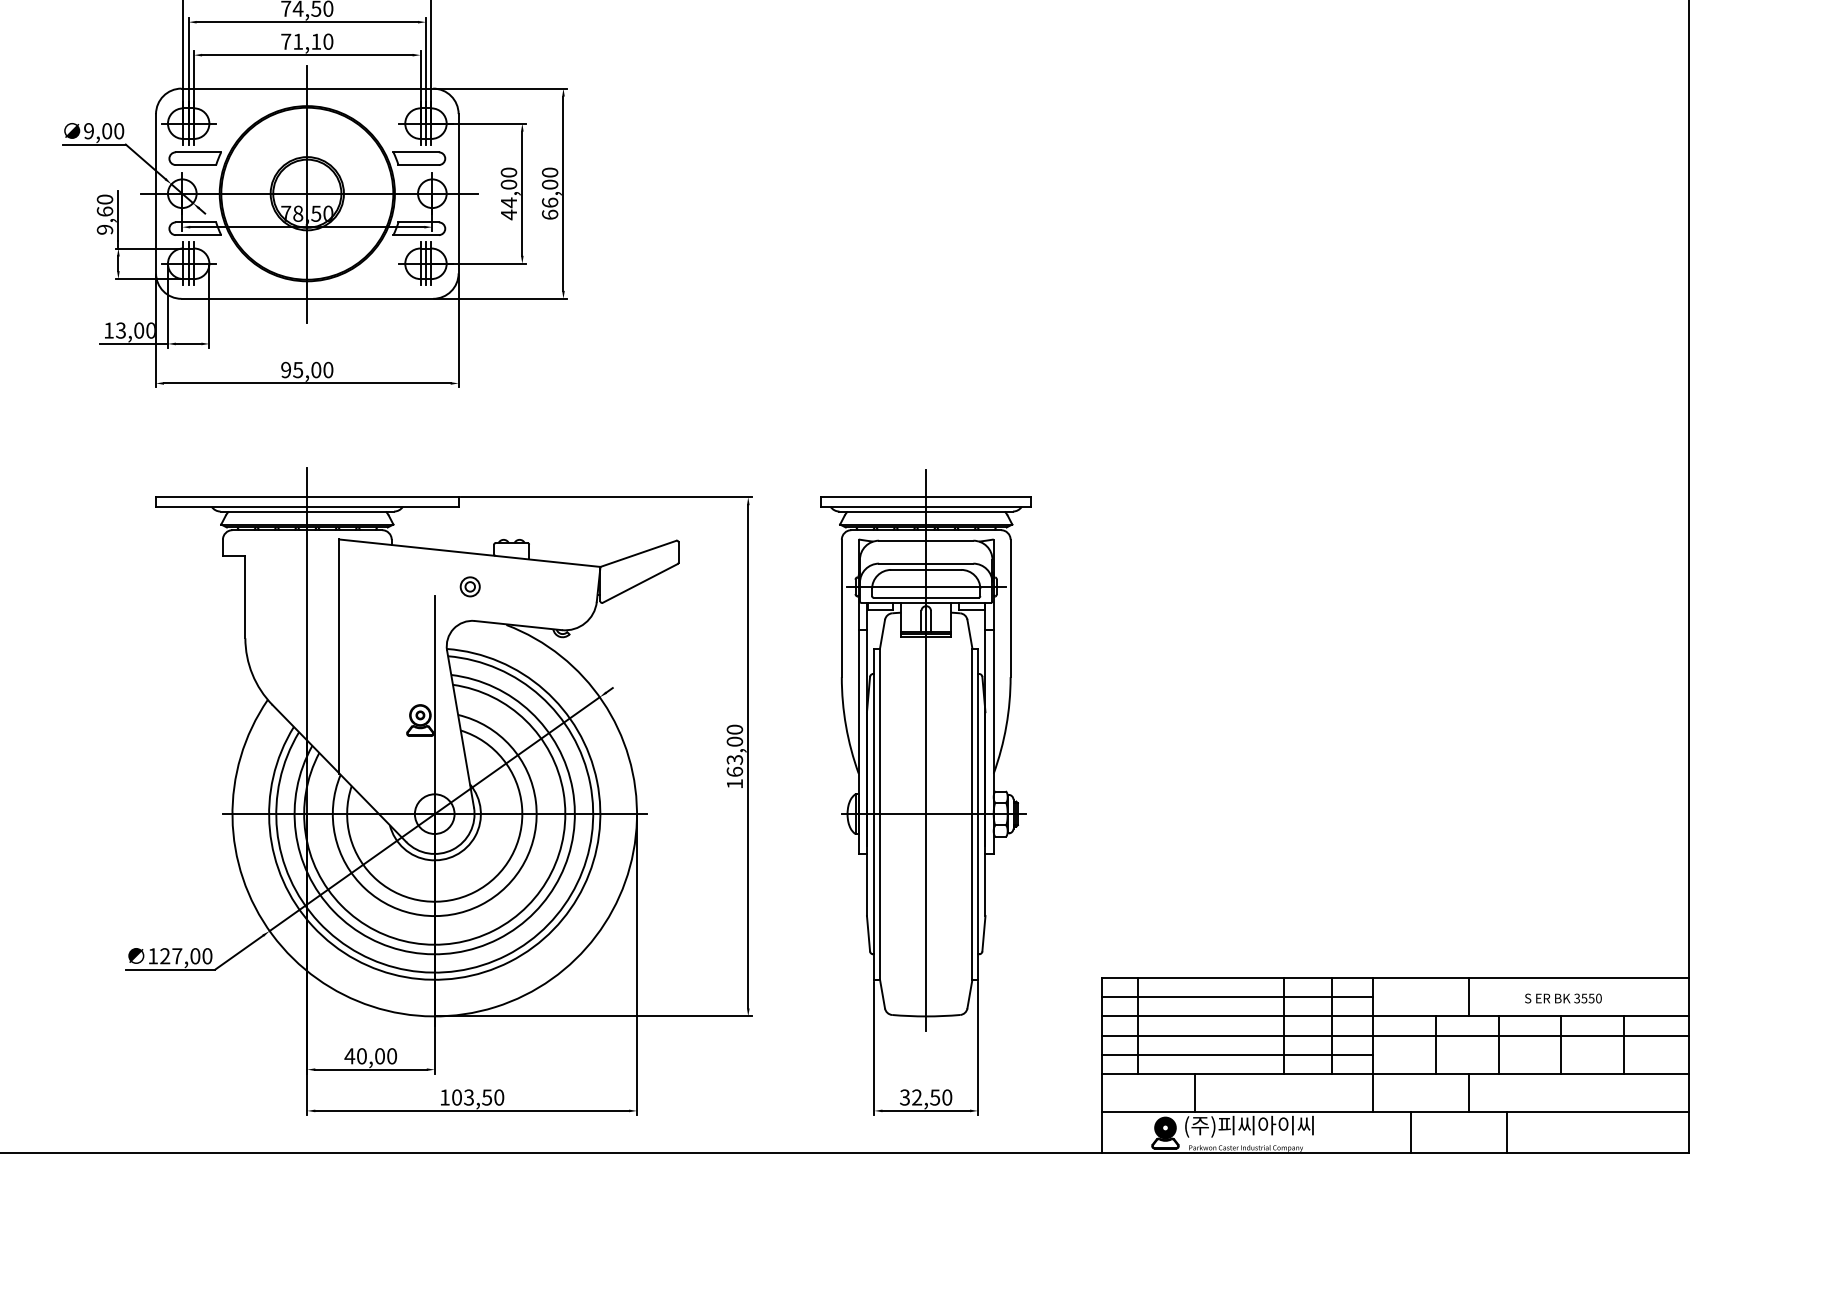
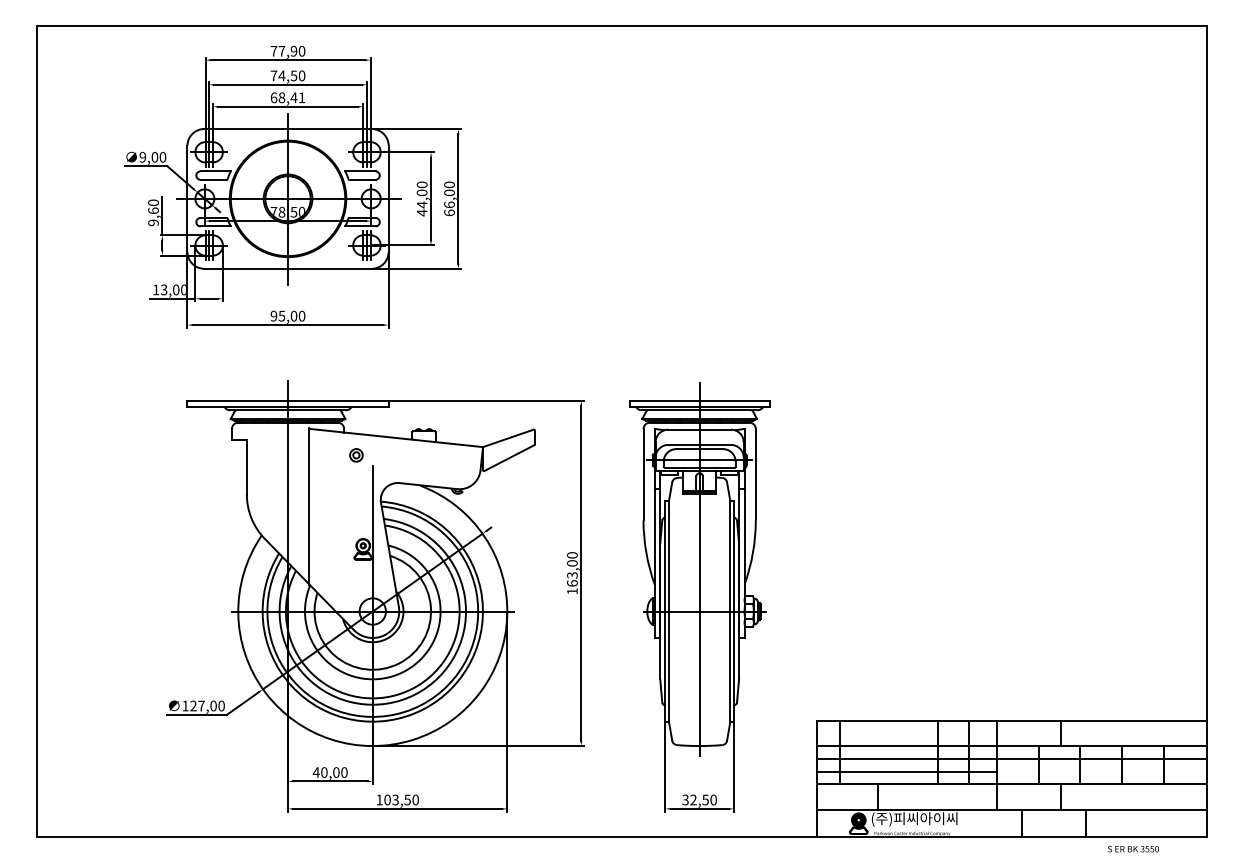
text: (306, 41) -> (287, 97), 71,10 -> 68,41
part: (470, 587) -> (356, 455), moved
line: (1237, 997) -> (906, 733), removed
text: (1563, 999) -> (1133, 849), moved

